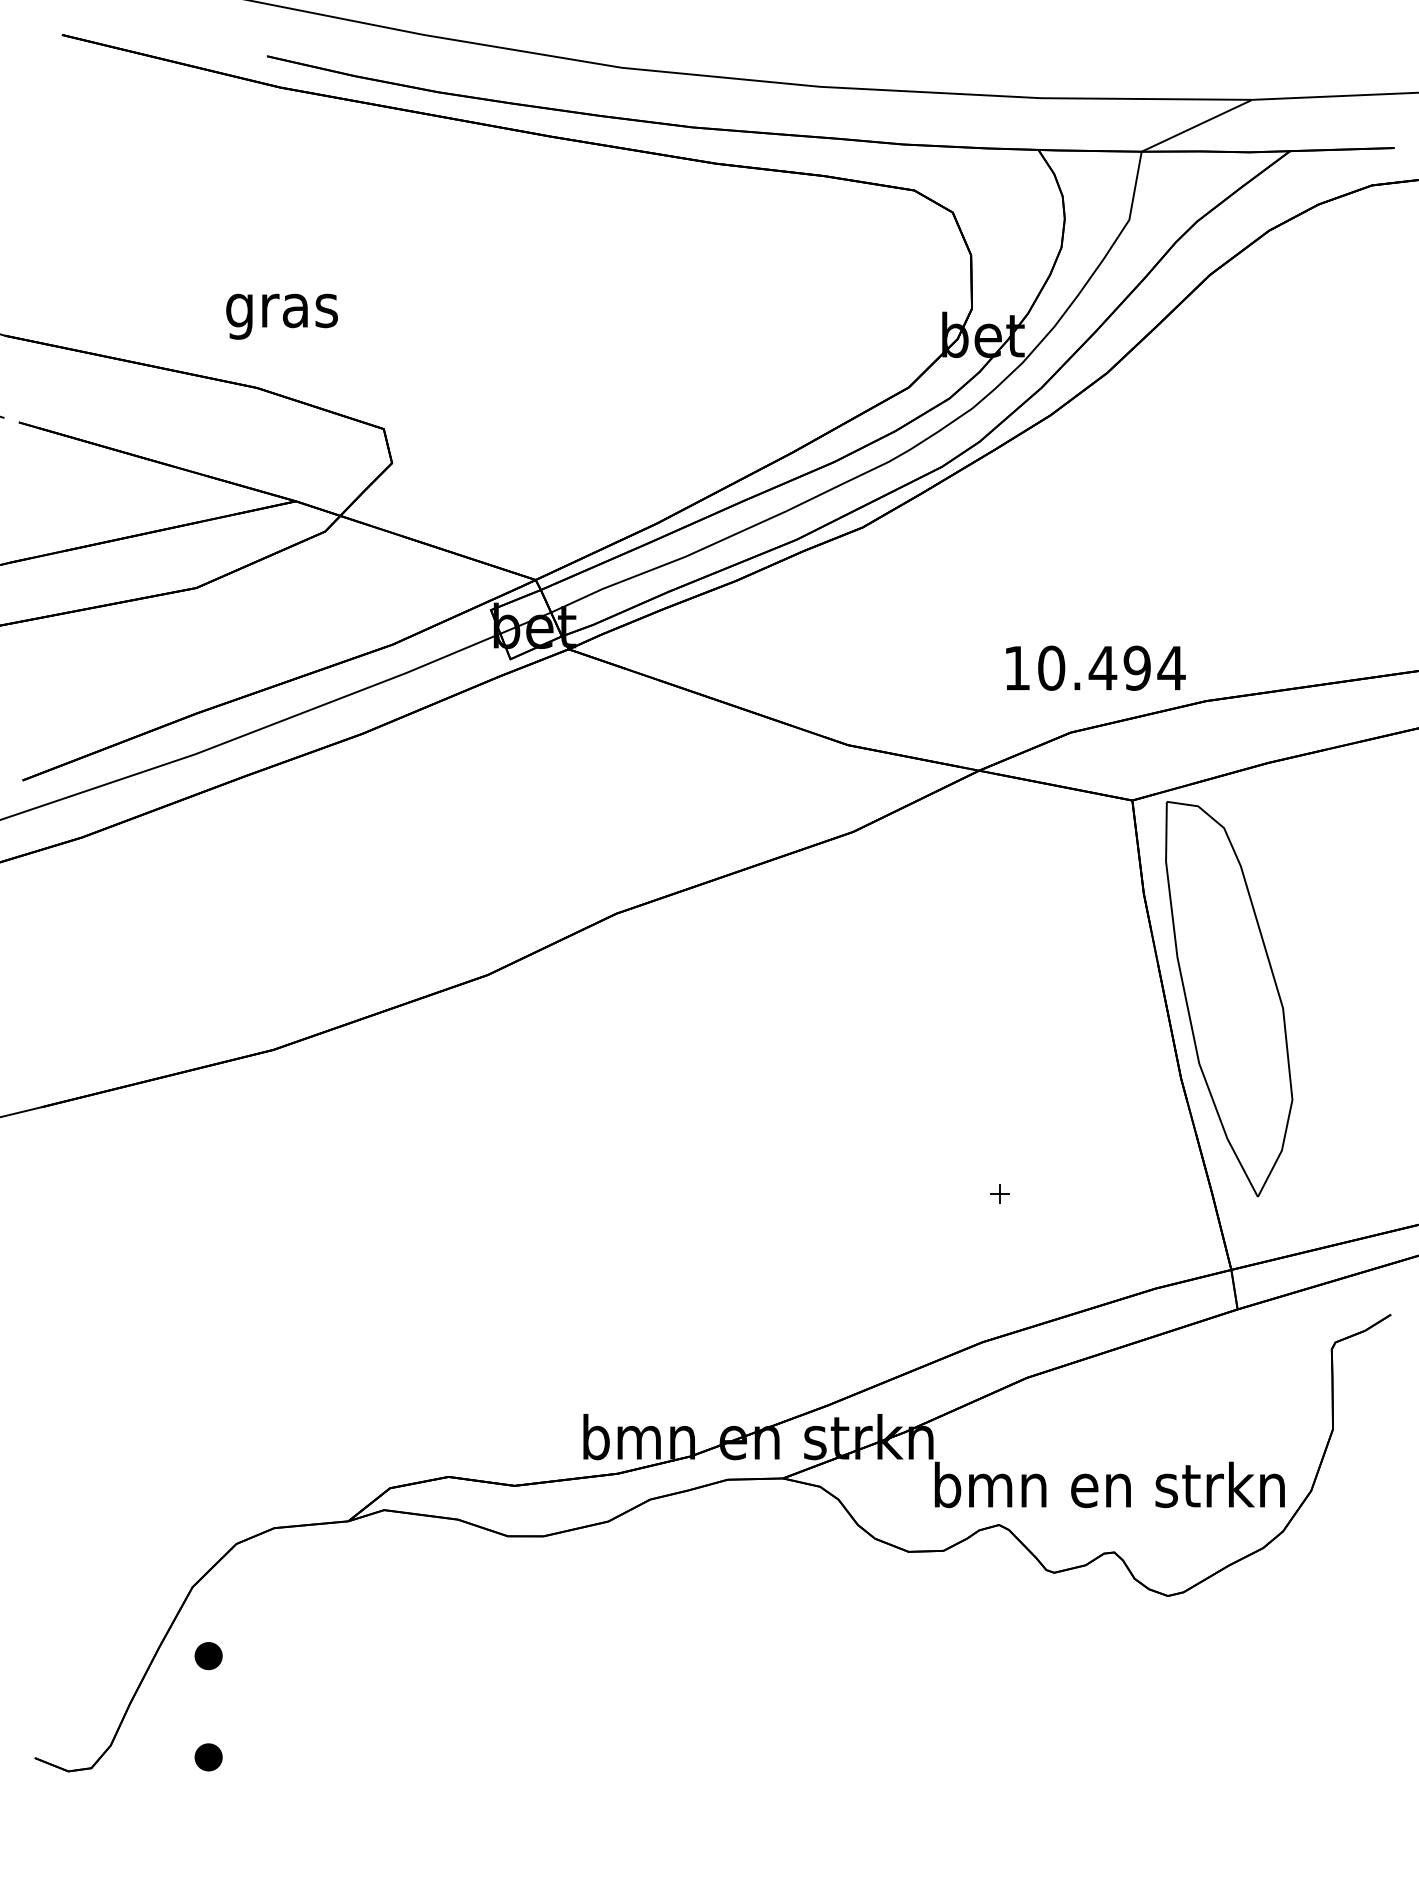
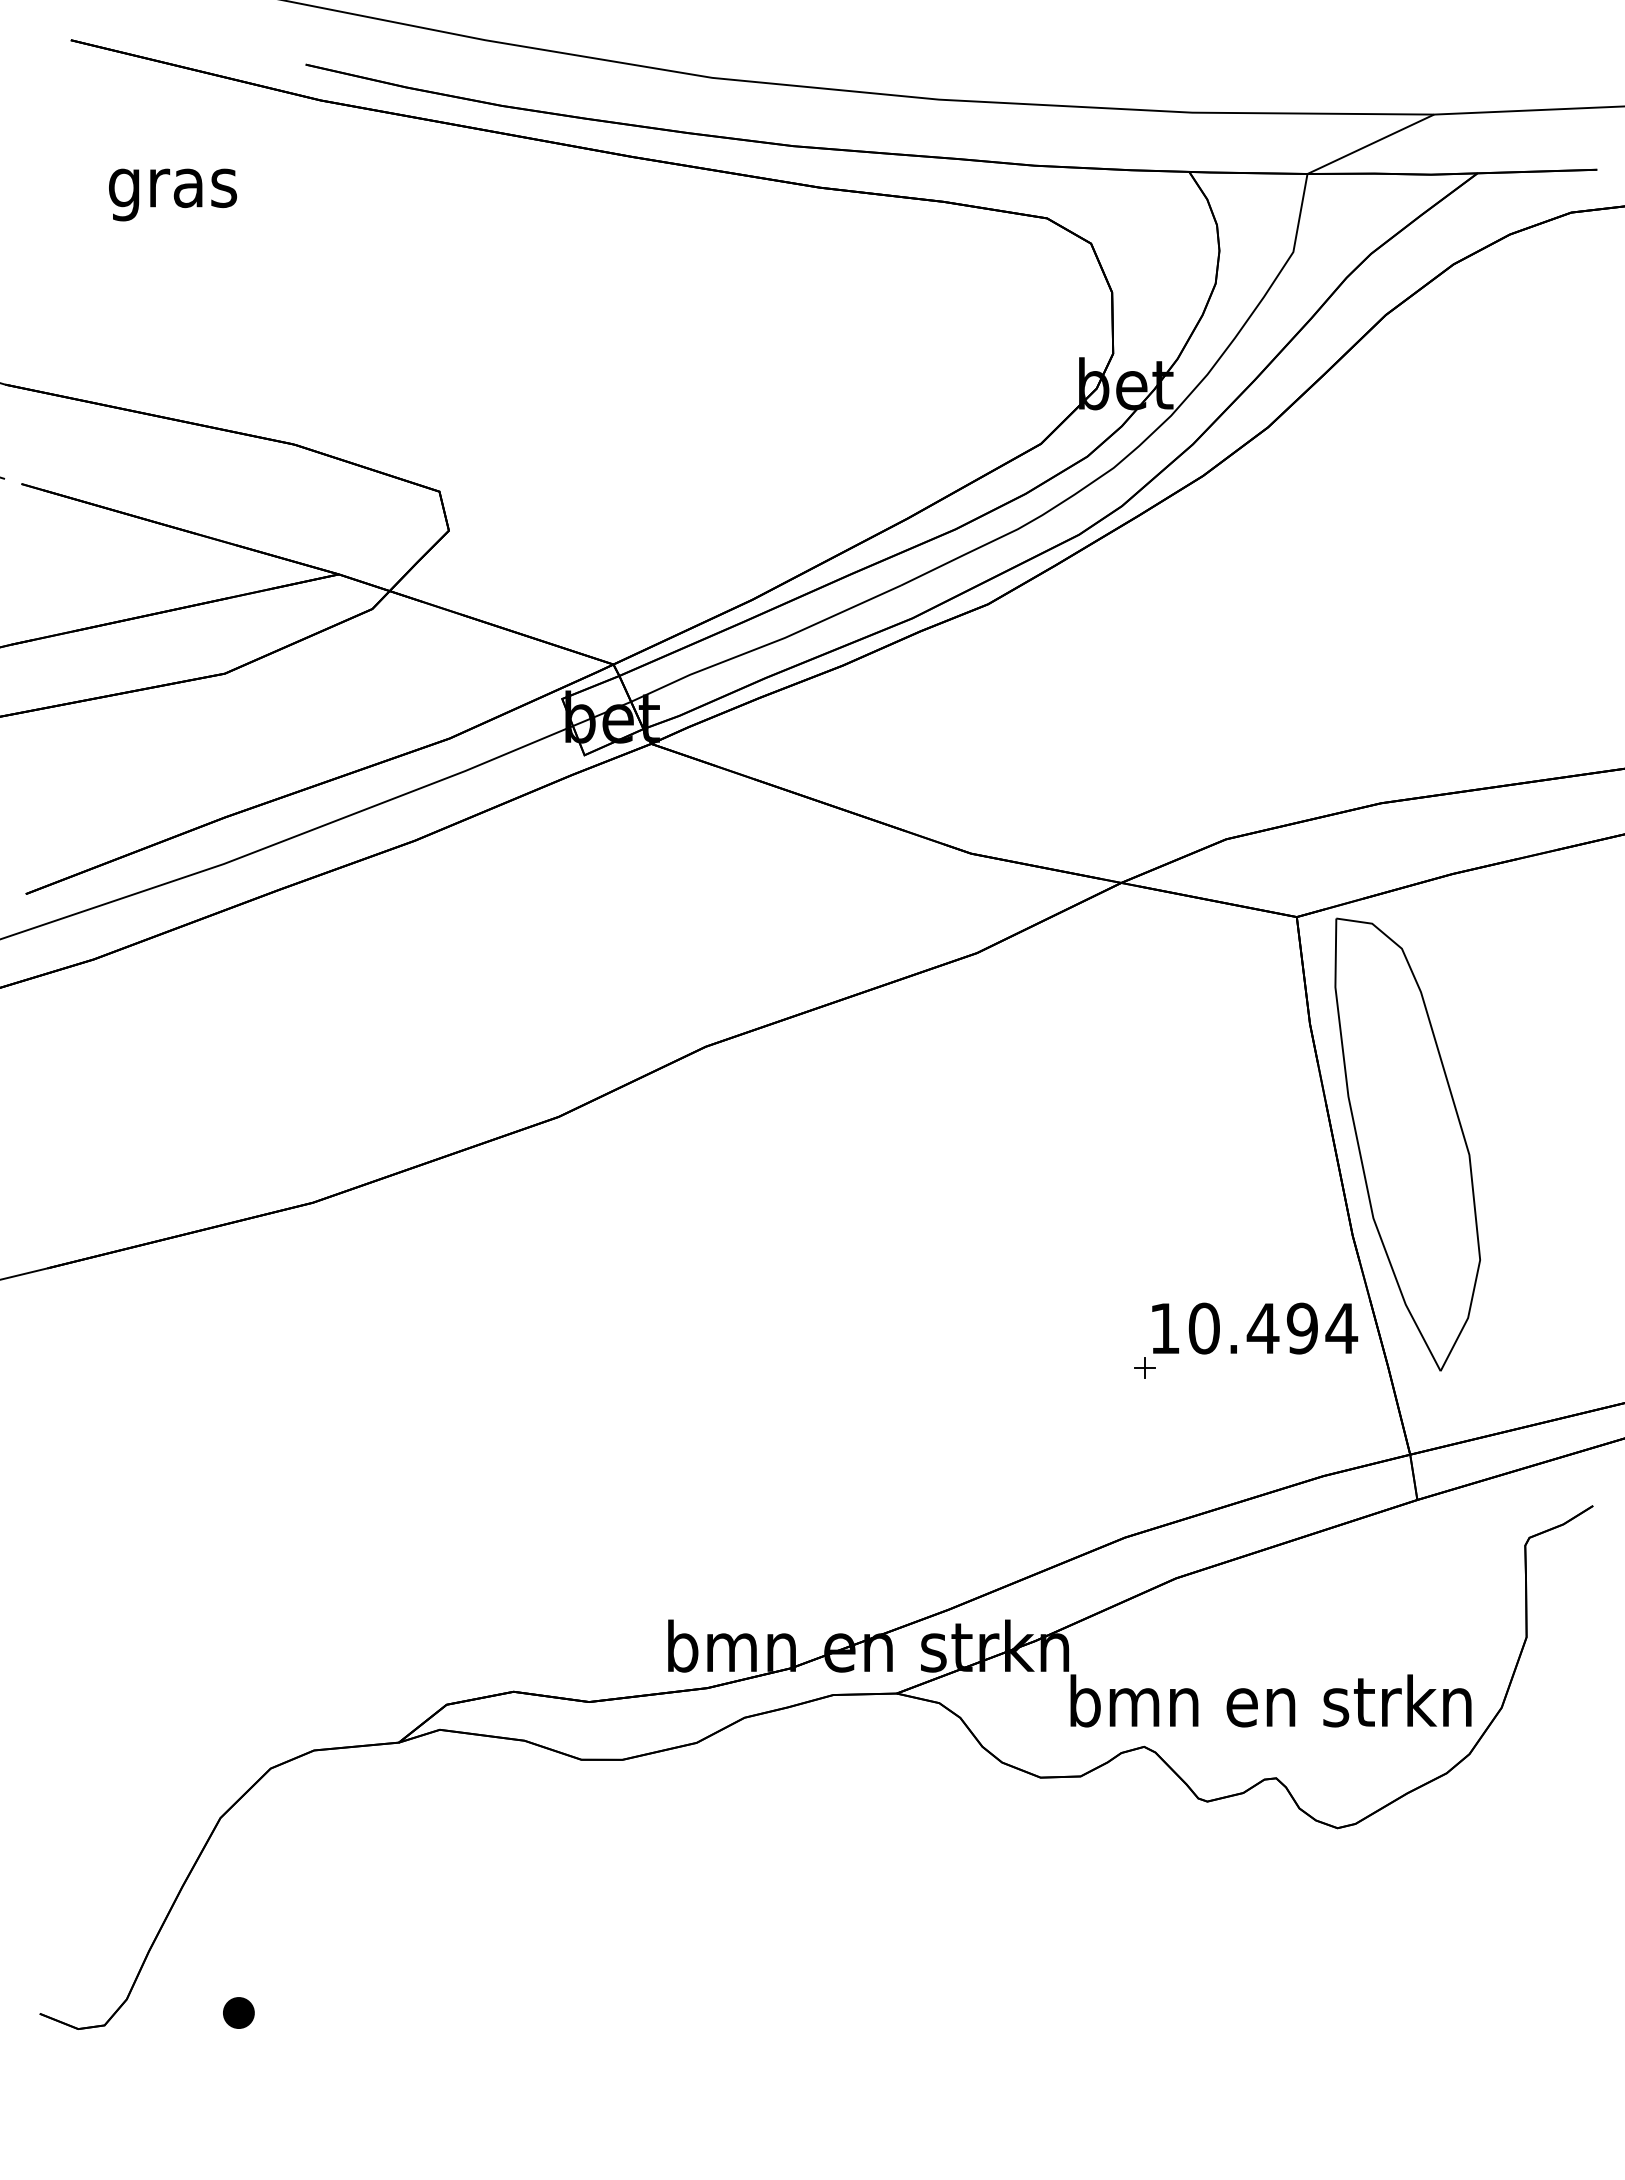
text: (281, 316) -> (172, 194), moved
text: (1096, 668) -> (1255, 1328), moved
part: (208, 1655) -> (238, 1896), removed

